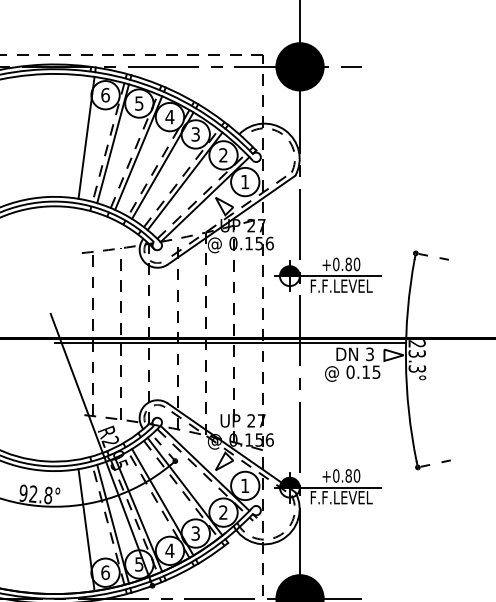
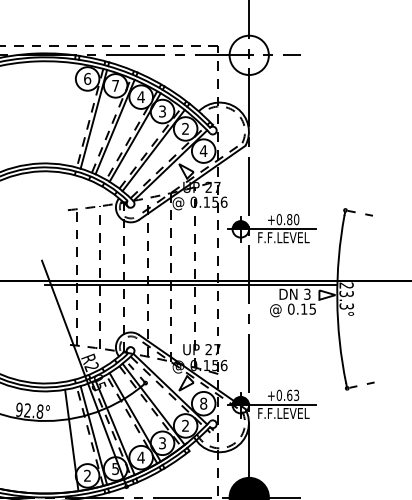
fill: (299, 66) -> (248, 55), removed
text: (139, 103) -> (115, 85), 5 -> 7
line: (86, 137) -> (71, 114), removed
text: (244, 181) -> (203, 150), 1 -> 4
text: (353, 474) -> (293, 394), +0.80 -> +0.63
text: (244, 485) -> (203, 403), 1 -> 8
text: (105, 572) -> (87, 475), 6 -> 2

